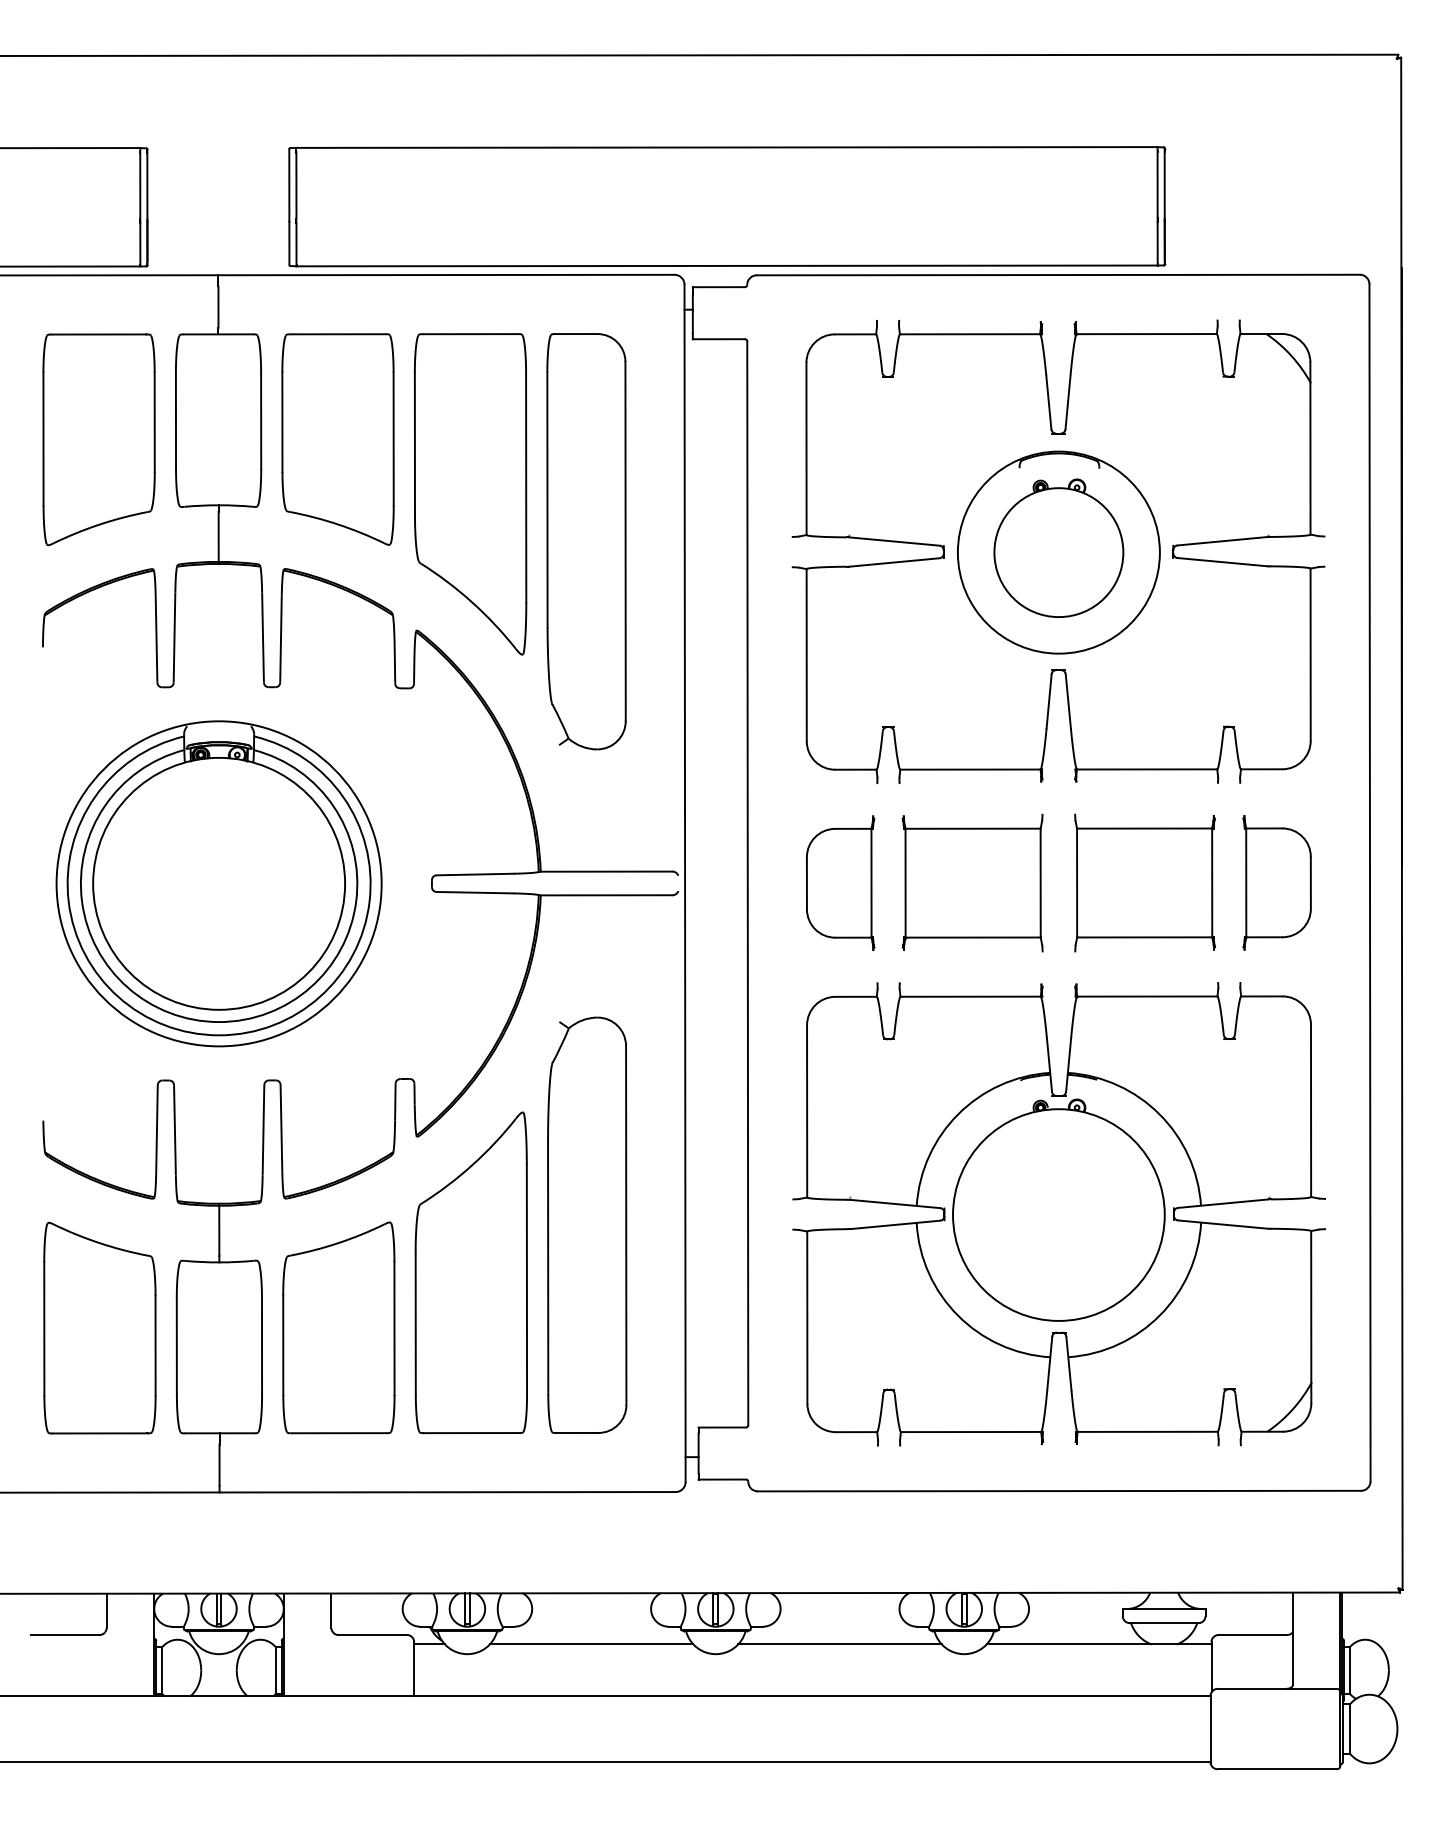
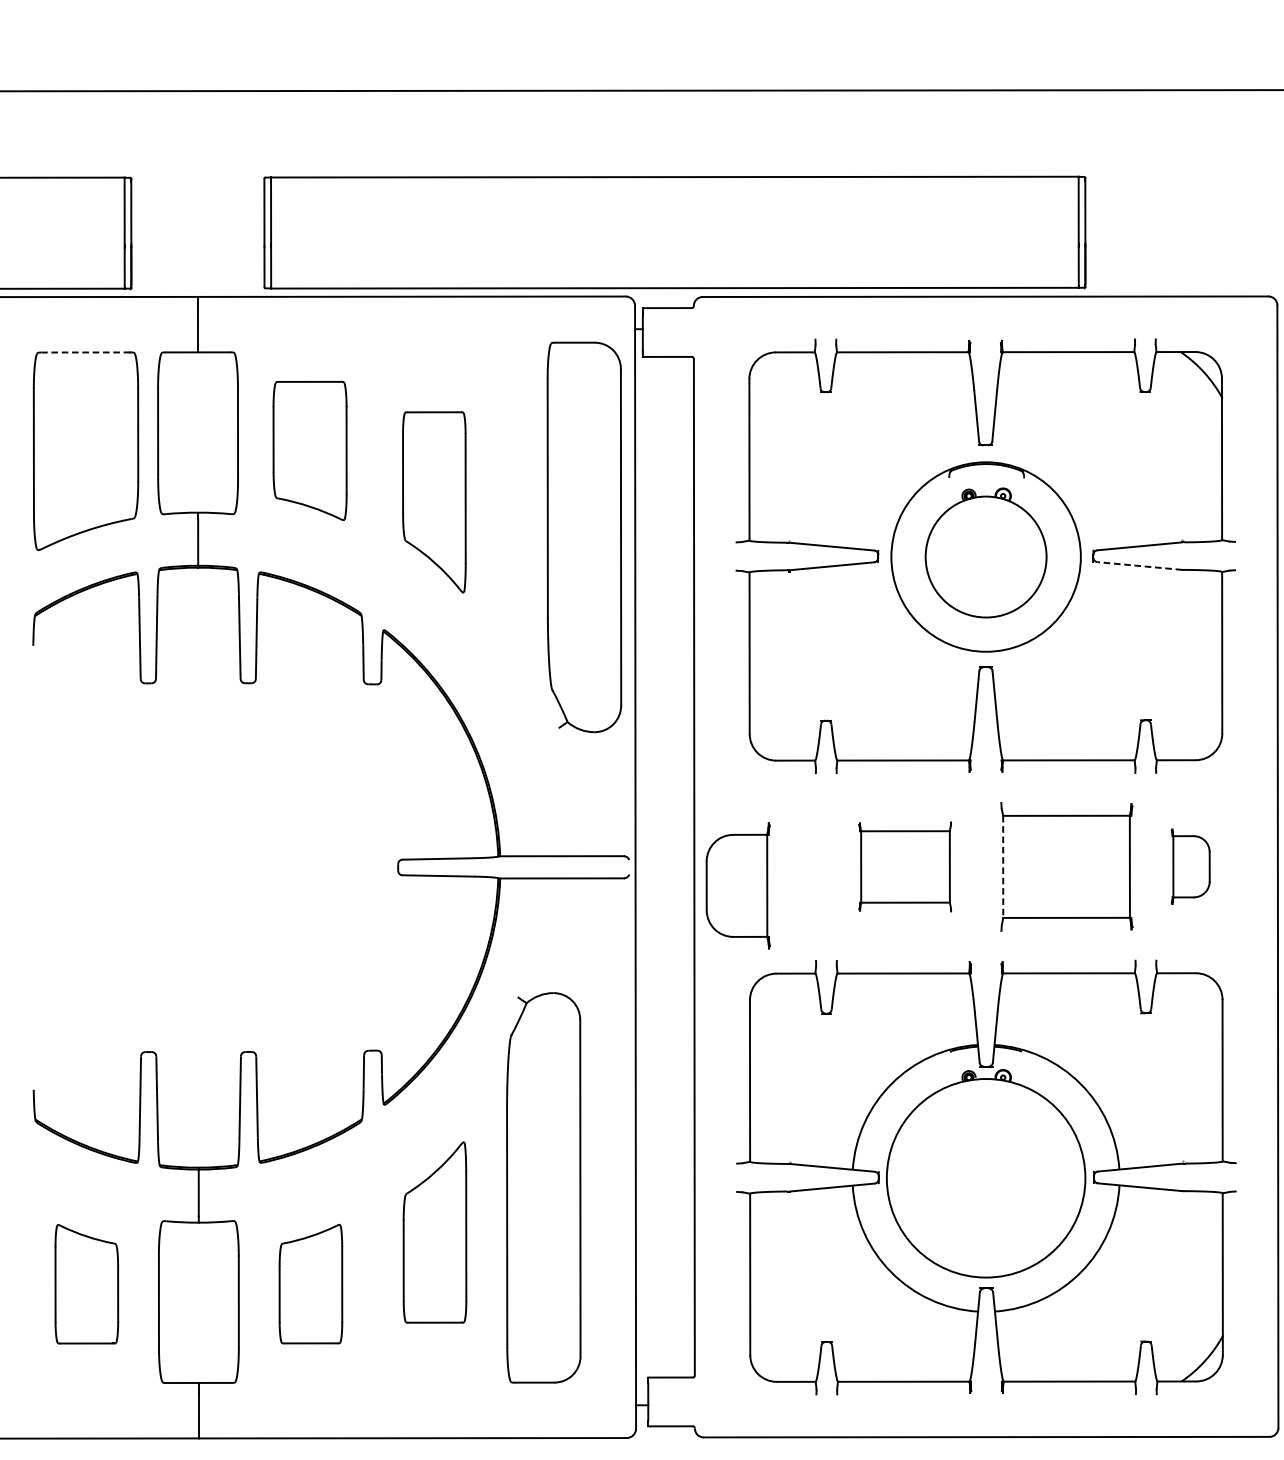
line: (98, 334) -> (85, 352), solid -> dashed
part: (337, 439) -> (309, 450), size x0.7
part: (470, 494) -> (434, 502), size x0.6
part: (586, 541) -> (584, 537), moved
line: (1222, 562) -> (1139, 566), solid -> dashed
part: (840, 882) -> (738, 885), moved
part: (972, 882) -> (905, 866), size x0.7
part: (1276, 882) -> (1190, 866), size x0.6
part: (218, 883) -> (198, 867), removed
line: (1077, 883) -> (1003, 867), solid -> dashed
part: (470, 1272) -> (434, 1232), size x0.6
part: (99, 1327) -> (86, 1283), size x0.6
part: (338, 1327) -> (310, 1283), size x0.6

